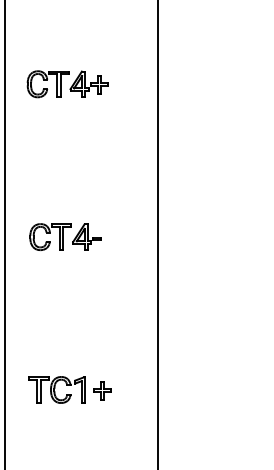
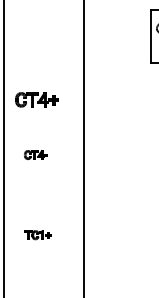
part: (66, 83) -> (36, 99), moved
part: (64, 235) -> (35, 154), size x0.6
part: (70, 388) -> (38, 234), size x0.6

